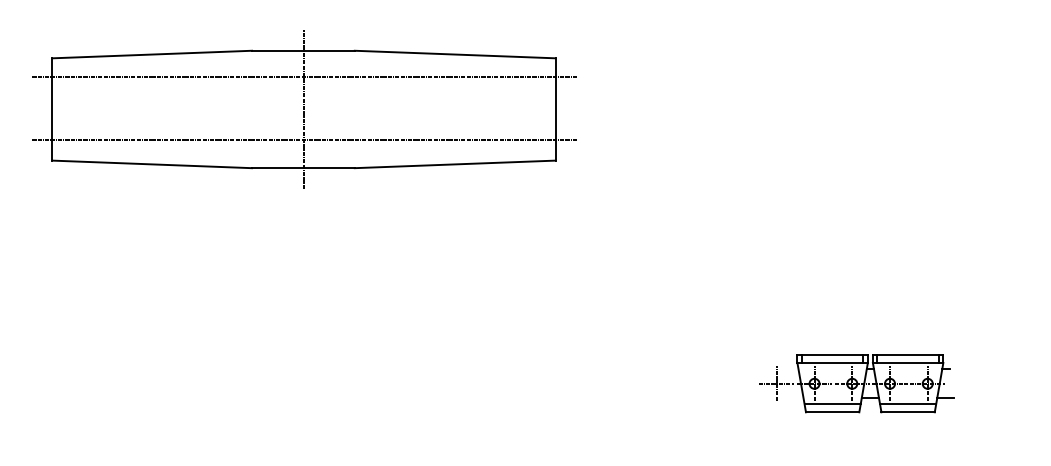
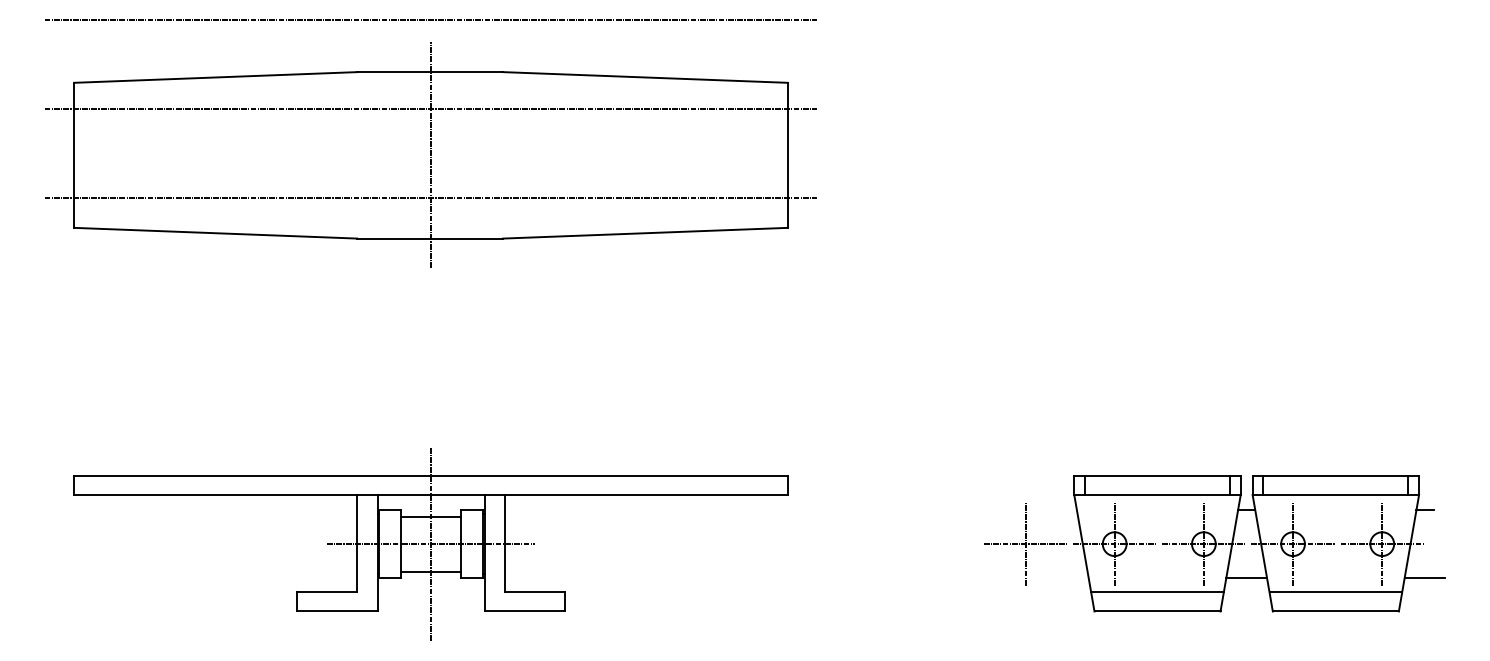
line: (303, 13) -> (430, 19), added
part: (303, 383) -> (430, 543), added
part: (856, 383) -> (1214, 543), size x1.67

